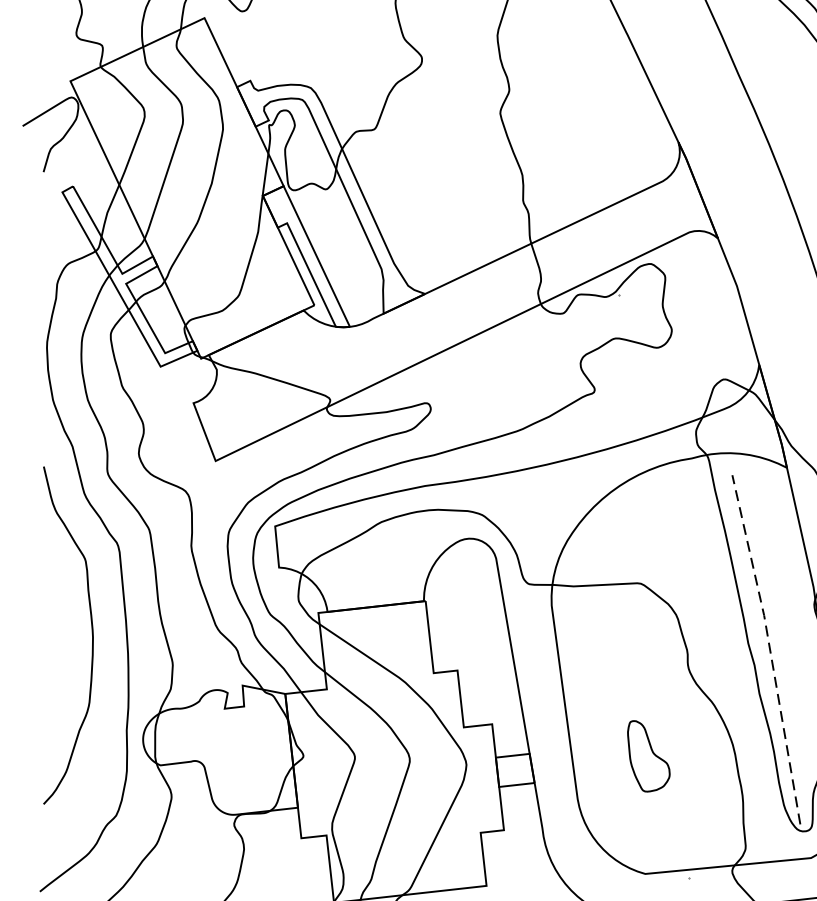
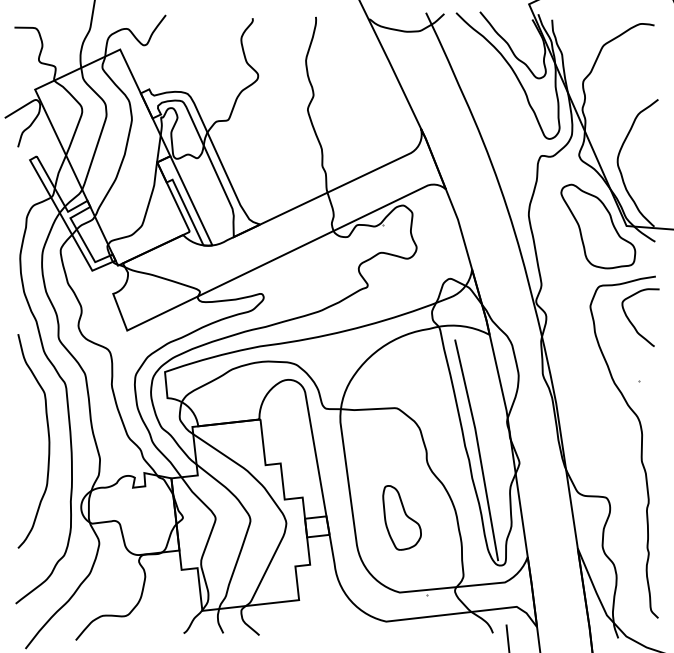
line: (769, 648) -> (478, 449), dashed -> solid
part: (647, 755) -> (401, 517), size x1.43

